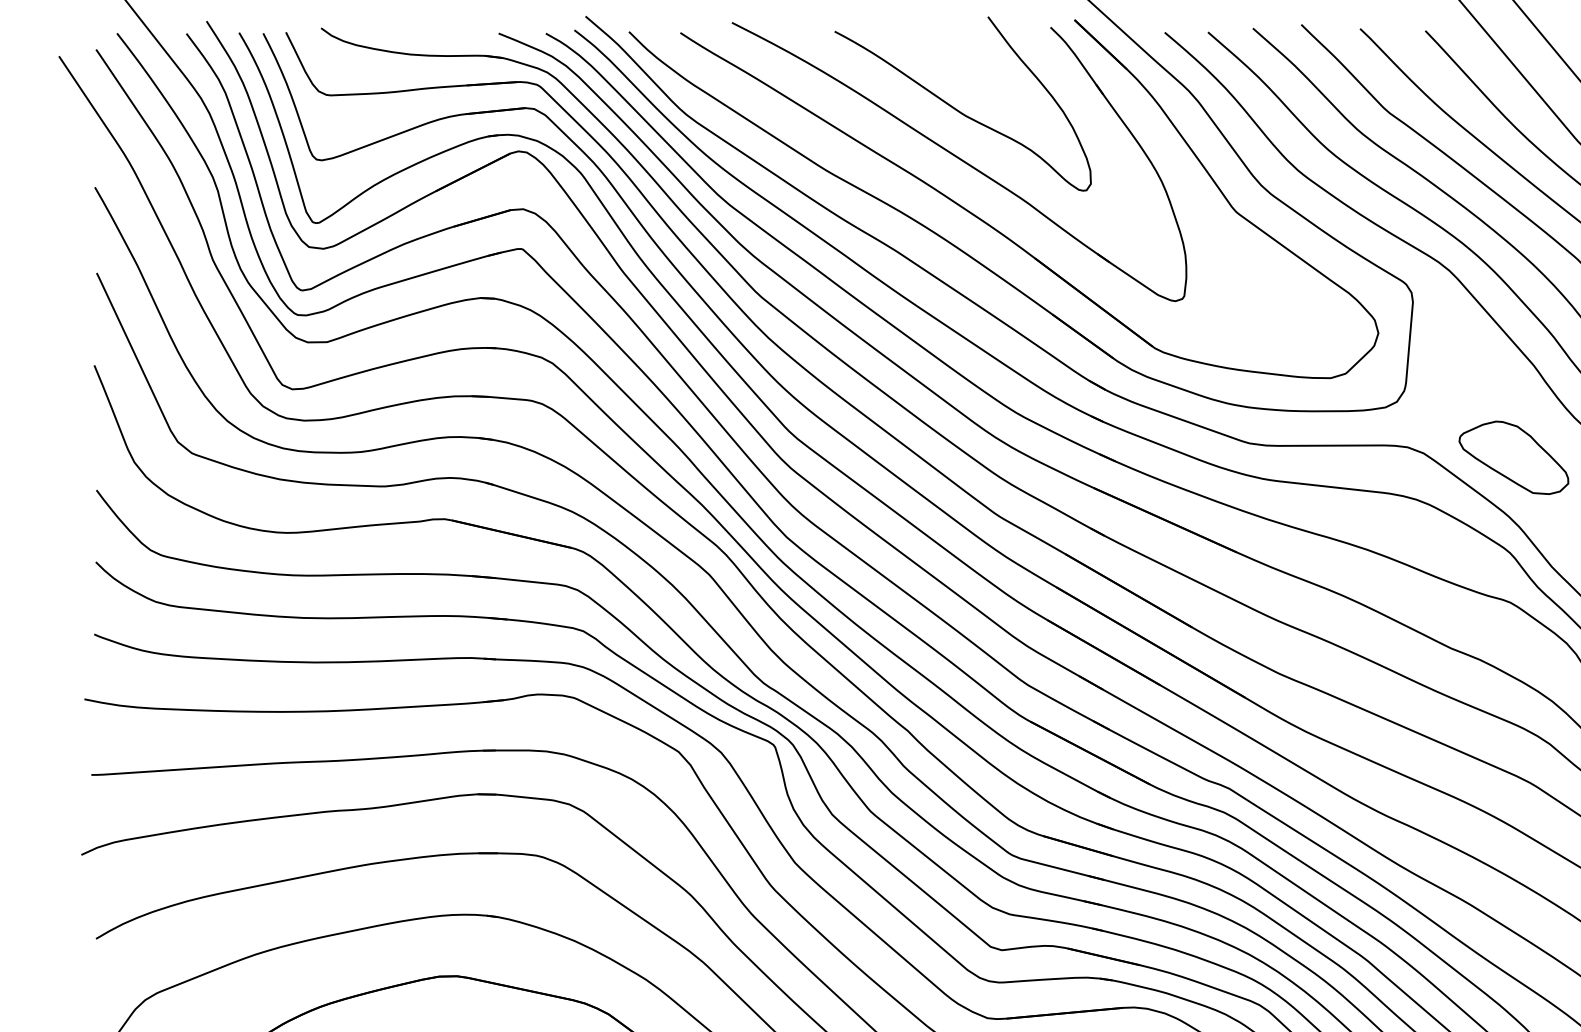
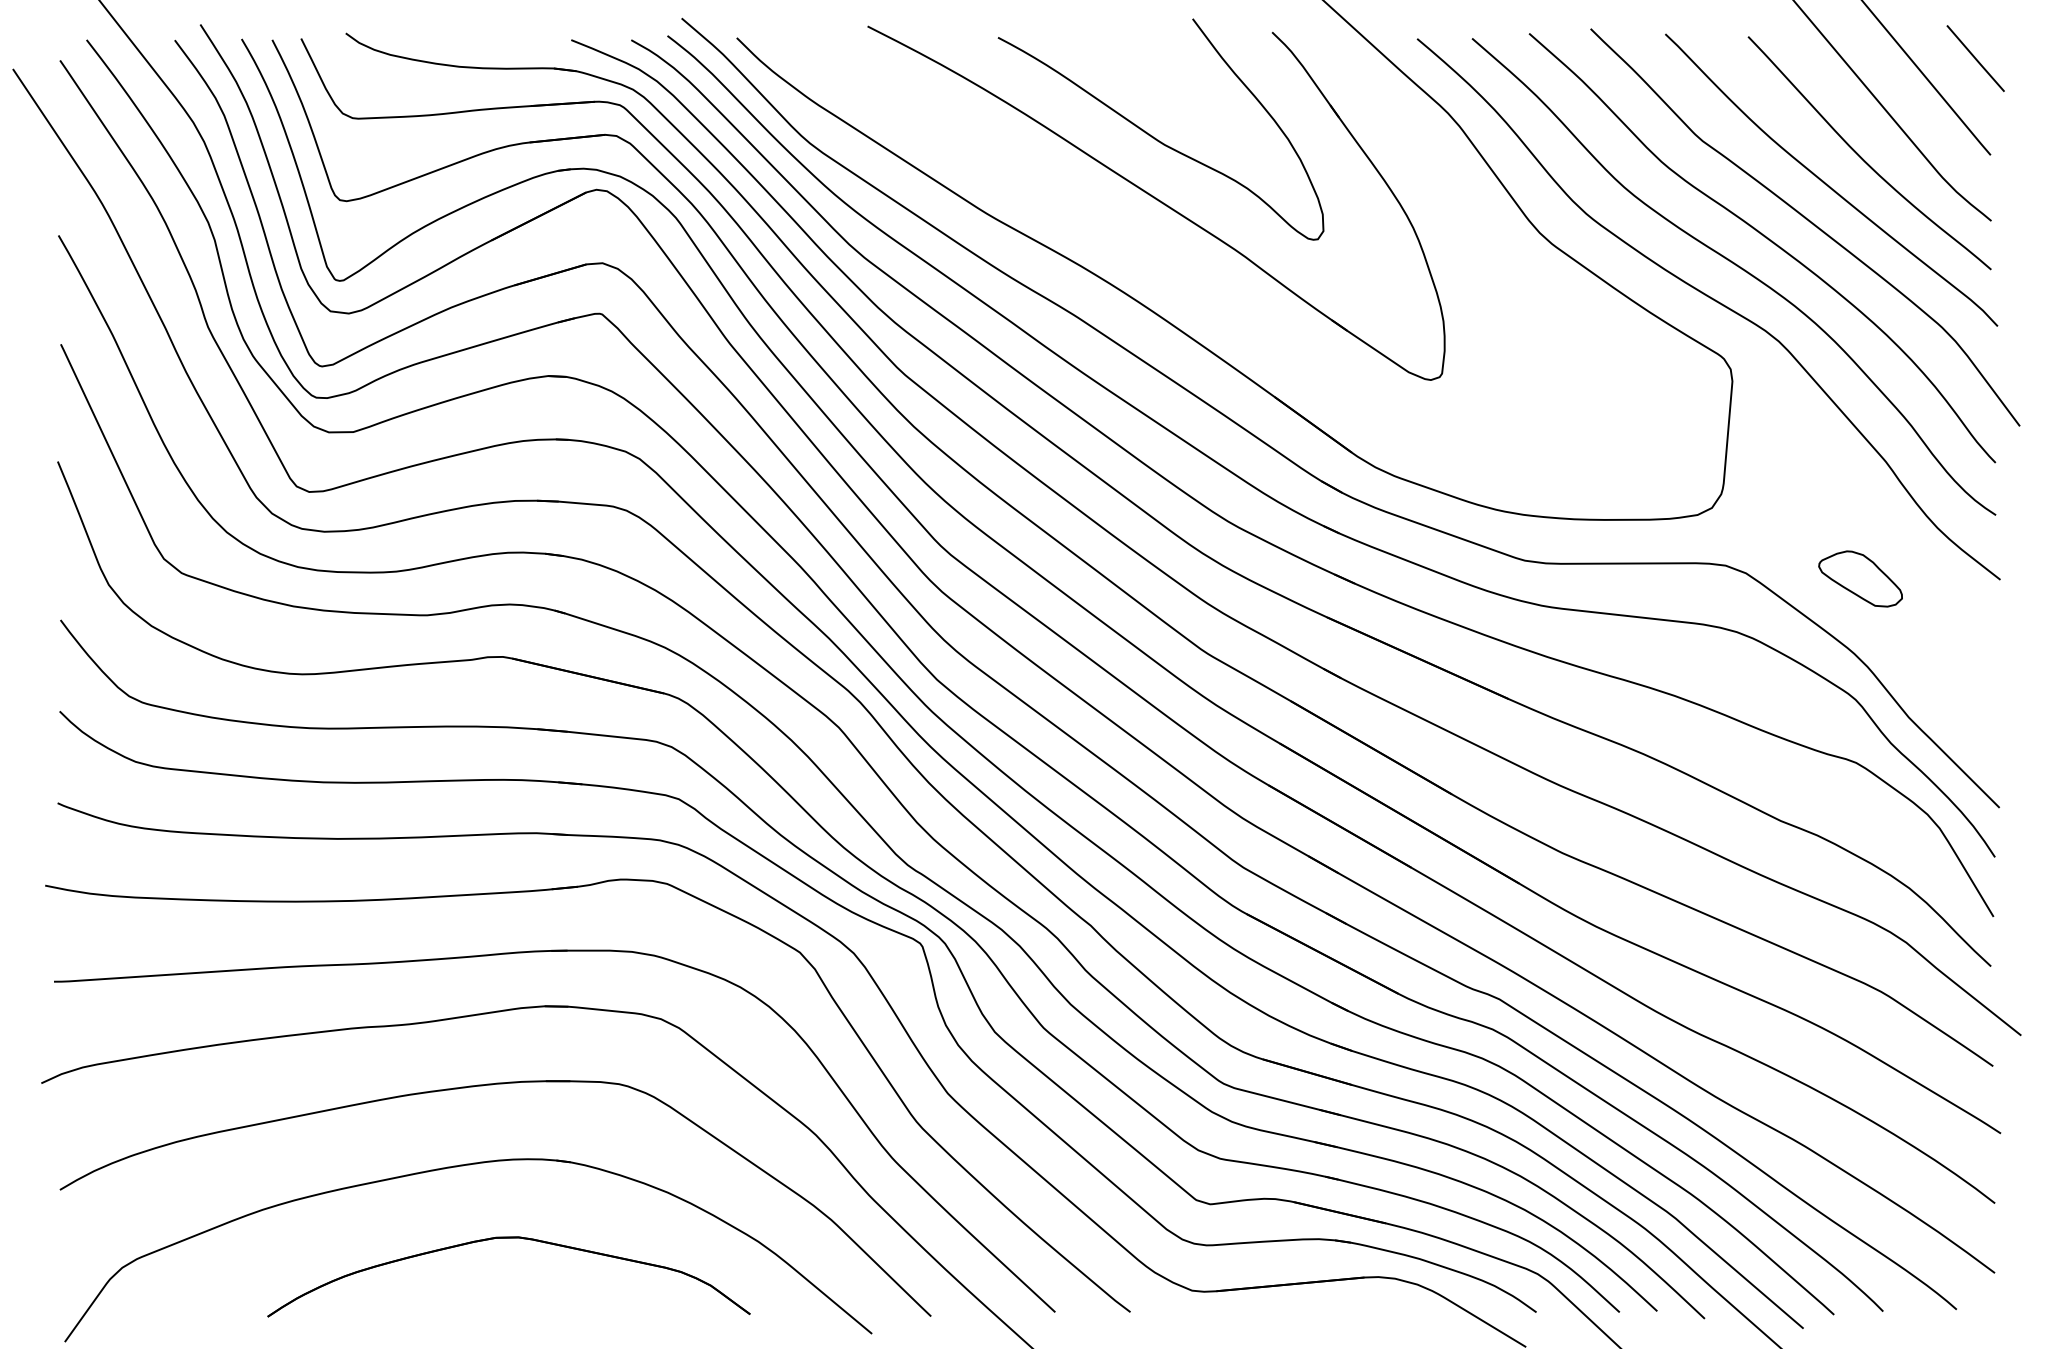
part: (1004, 234) -> (1213, 295), removed
part: (1513, 457) -> (1860, 578), size x0.6

